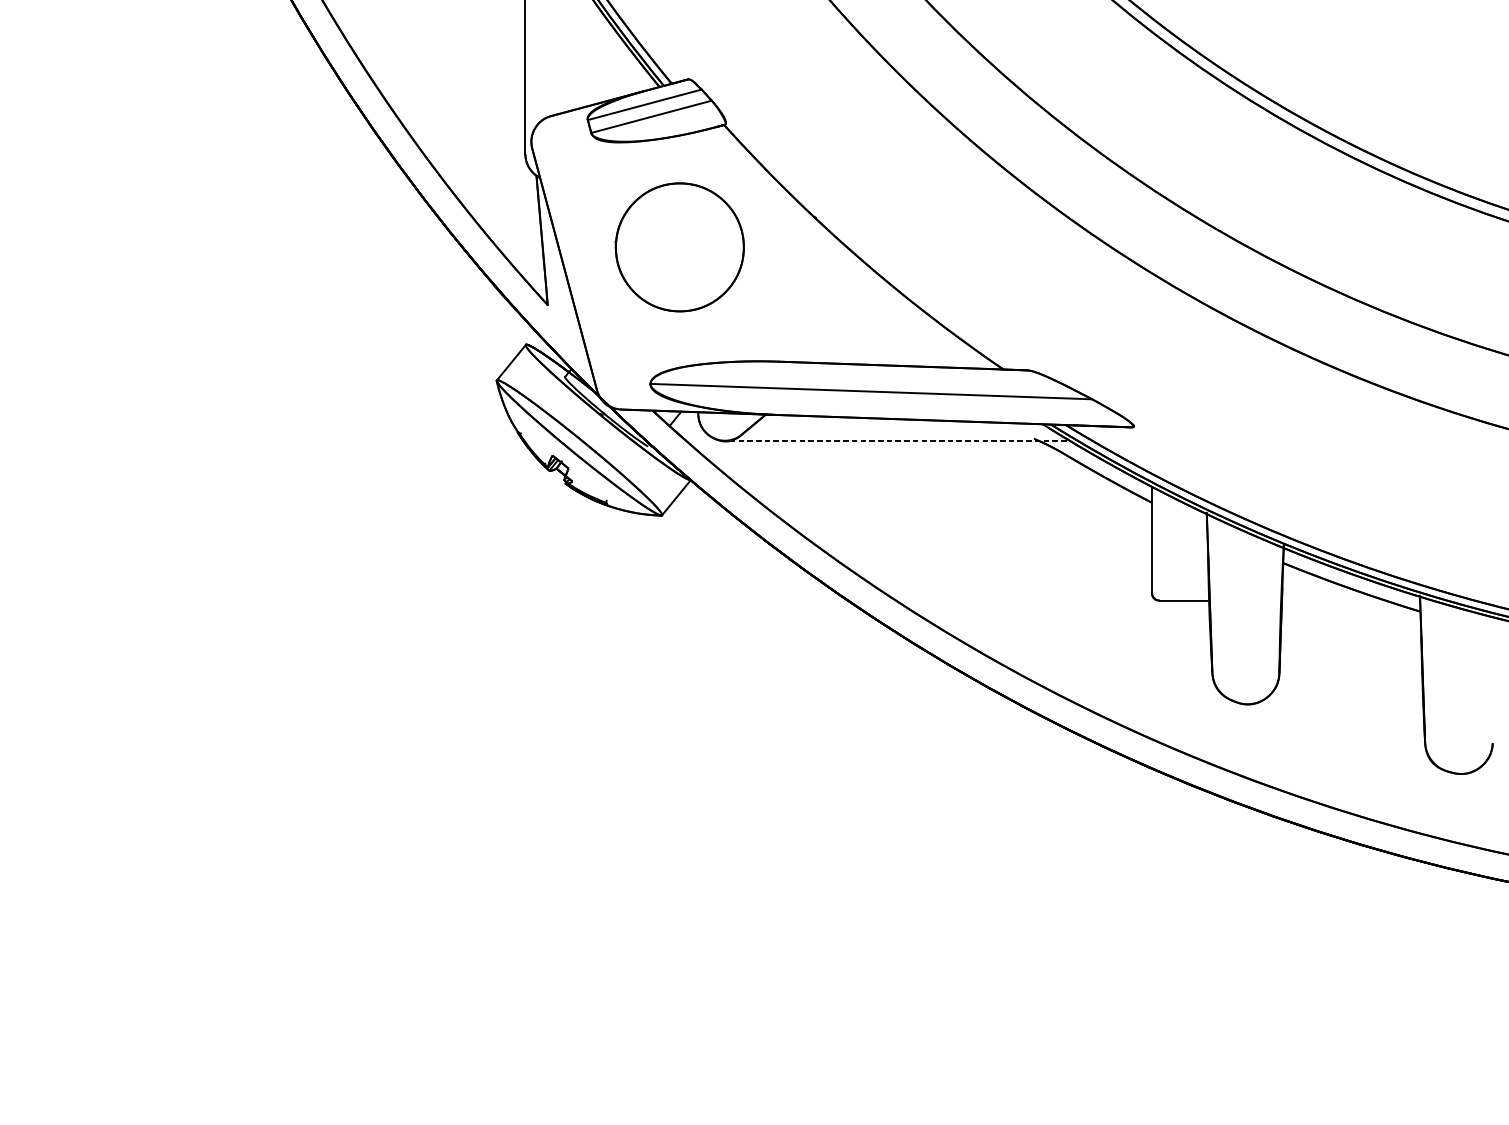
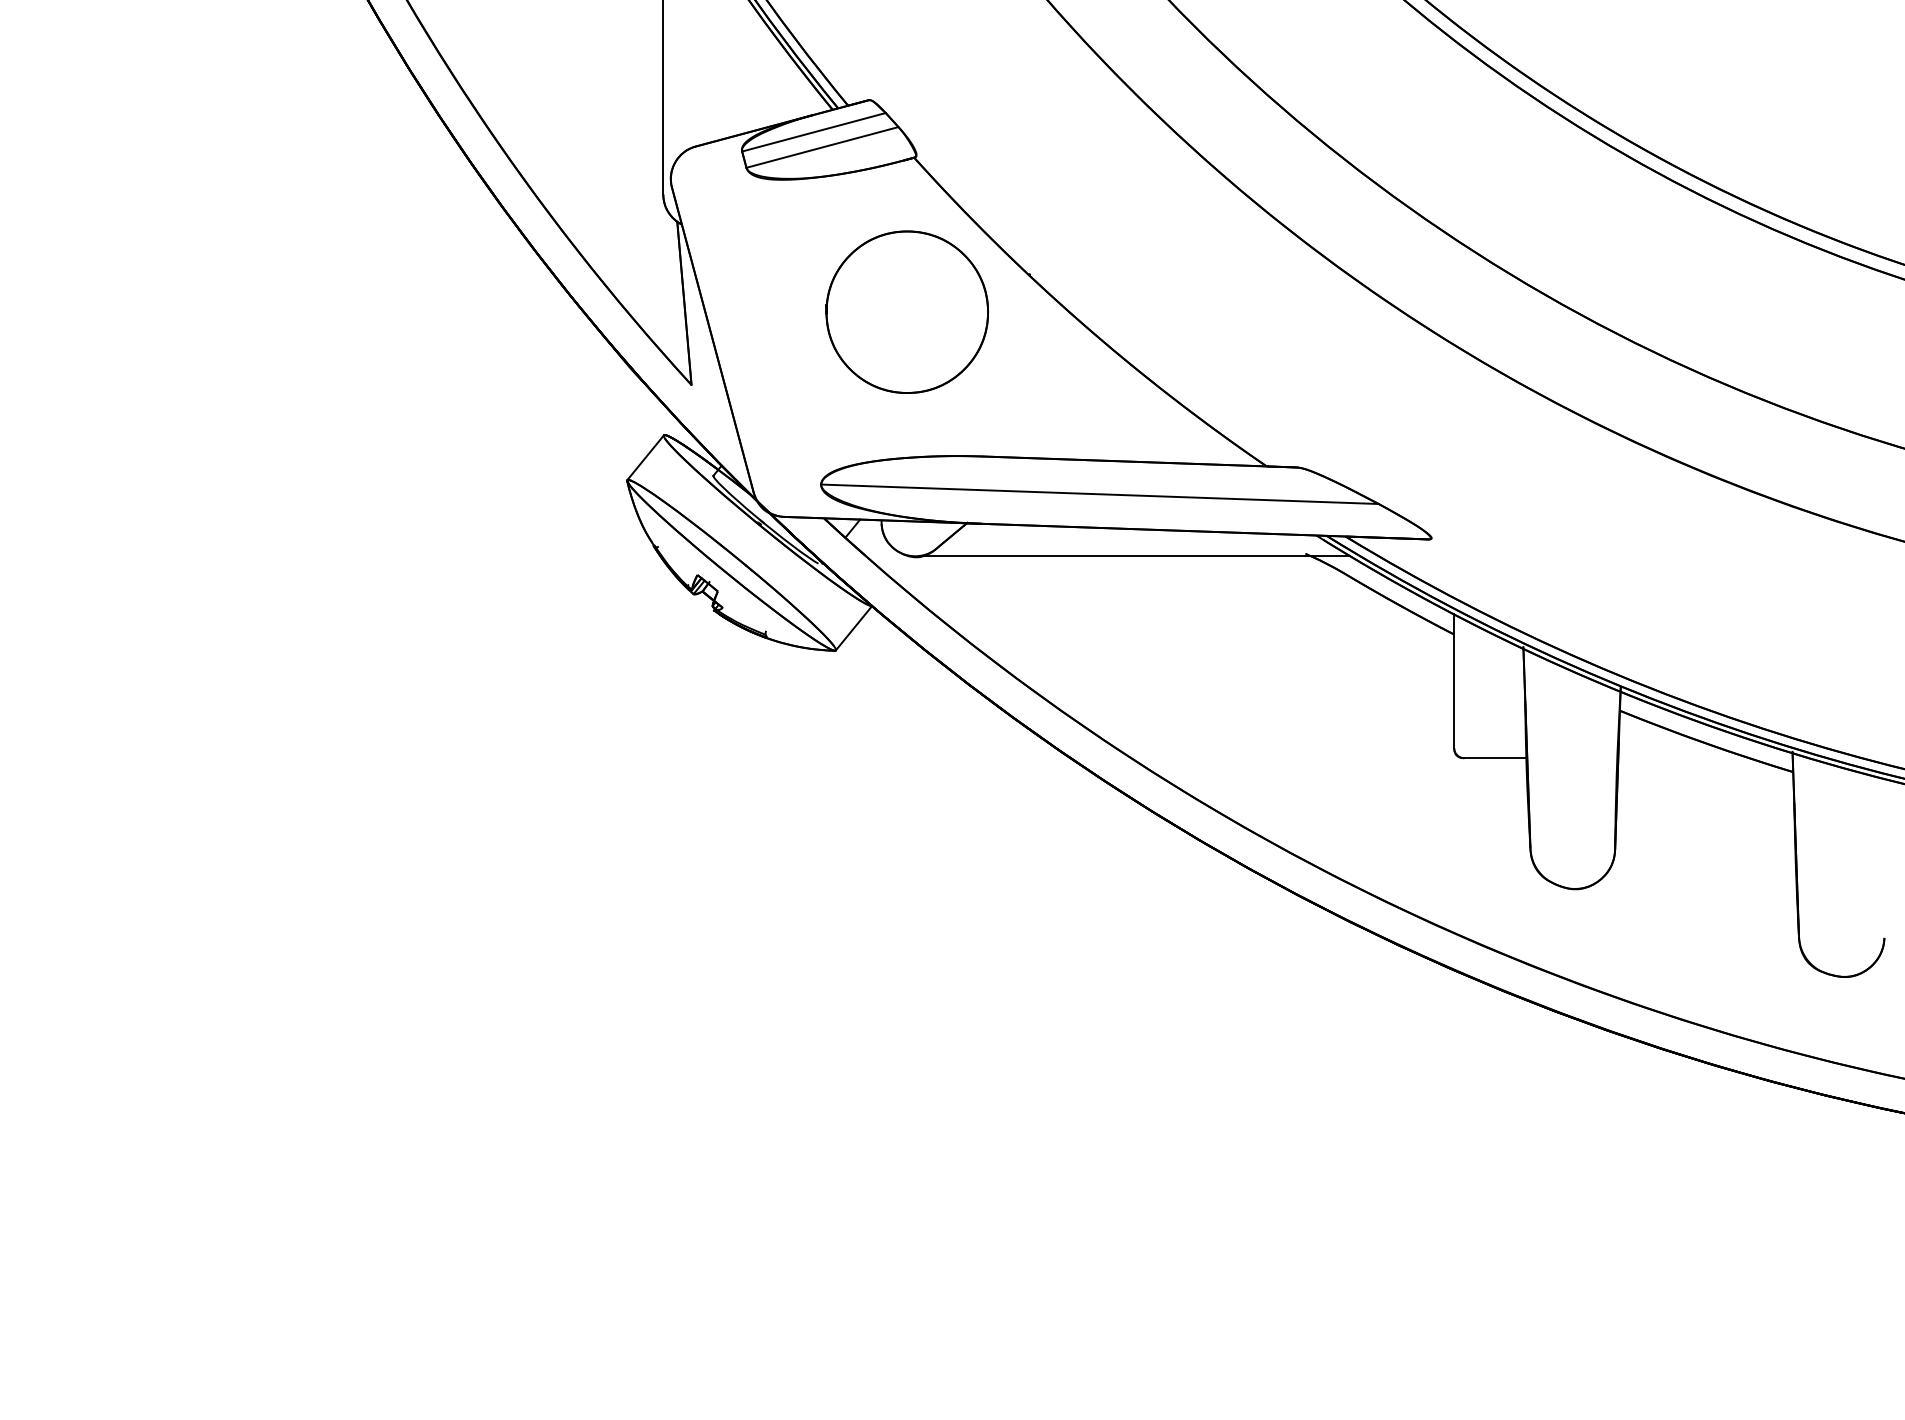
circle: (679, 246) -> (906, 311), moved
line: (900, 440) -> (1136, 556), dashed -> solid

